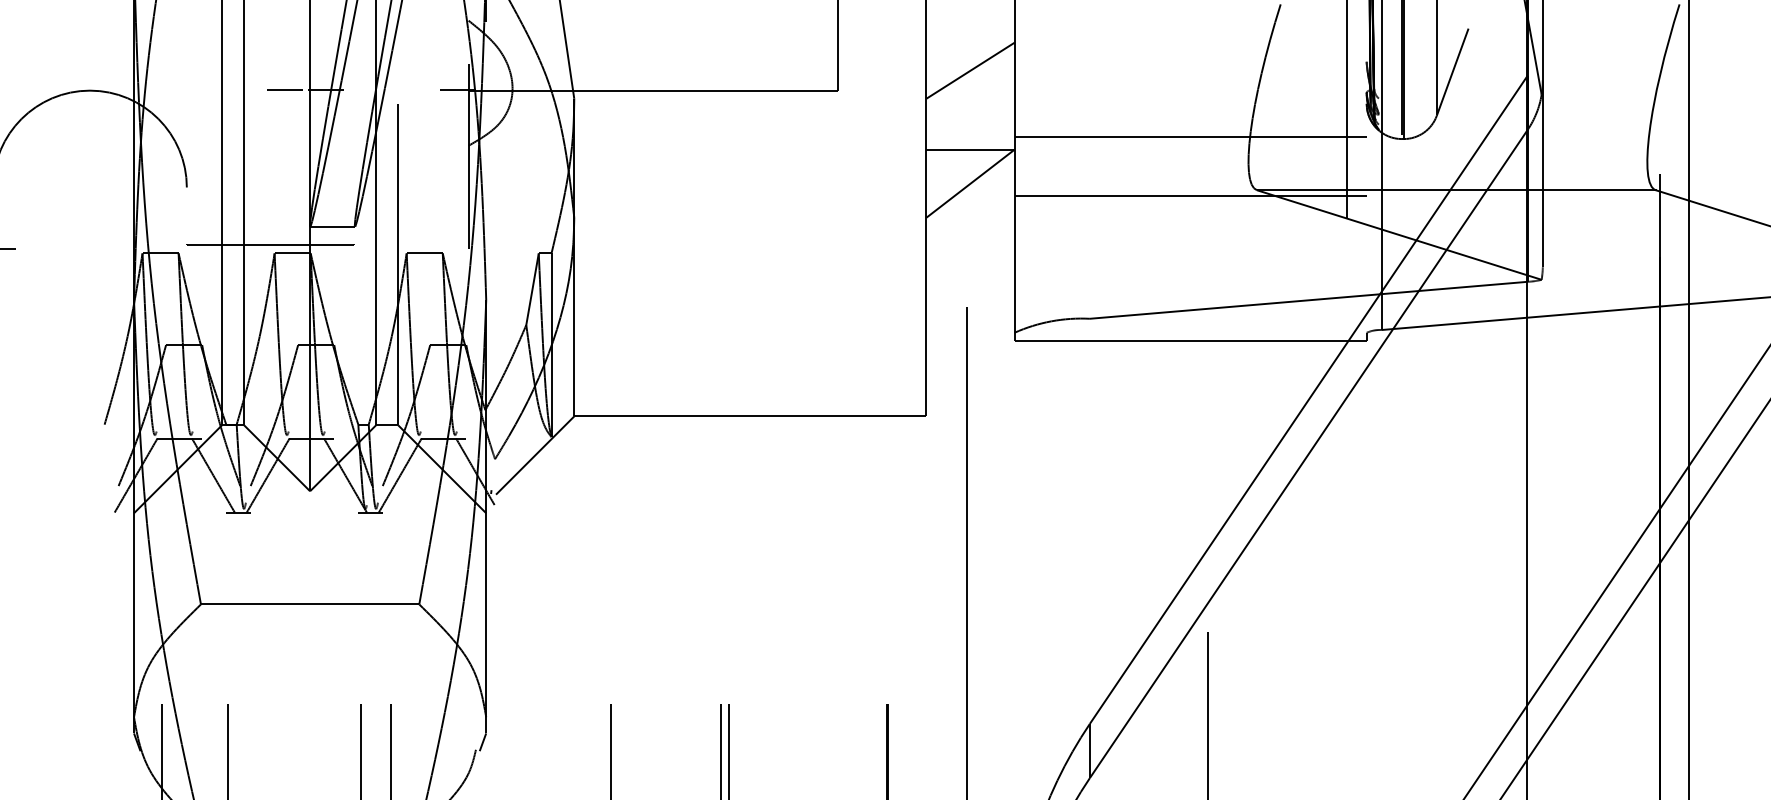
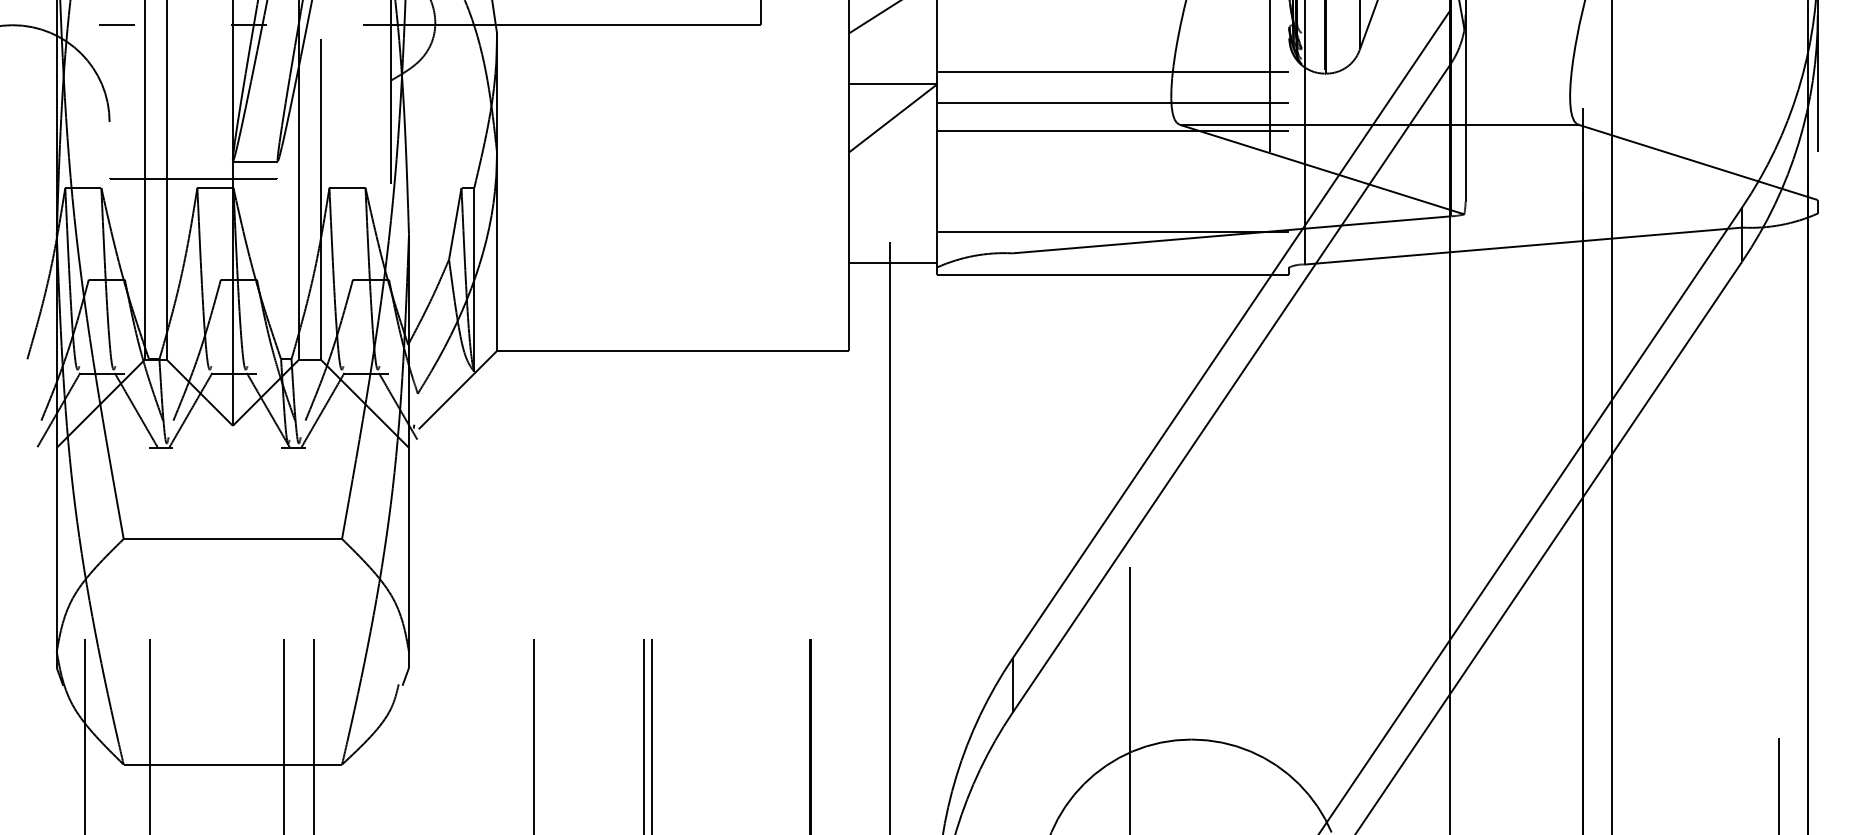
line: (284, 89) -> (116, 24), moved
line: (1190, 167) -> (1113, 102), added
line: (1190, 296) -> (1113, 231), added
line: (970, 327) -> (893, 262), added

